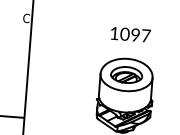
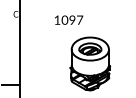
text: (131, 33) -> (69, 19), moved

